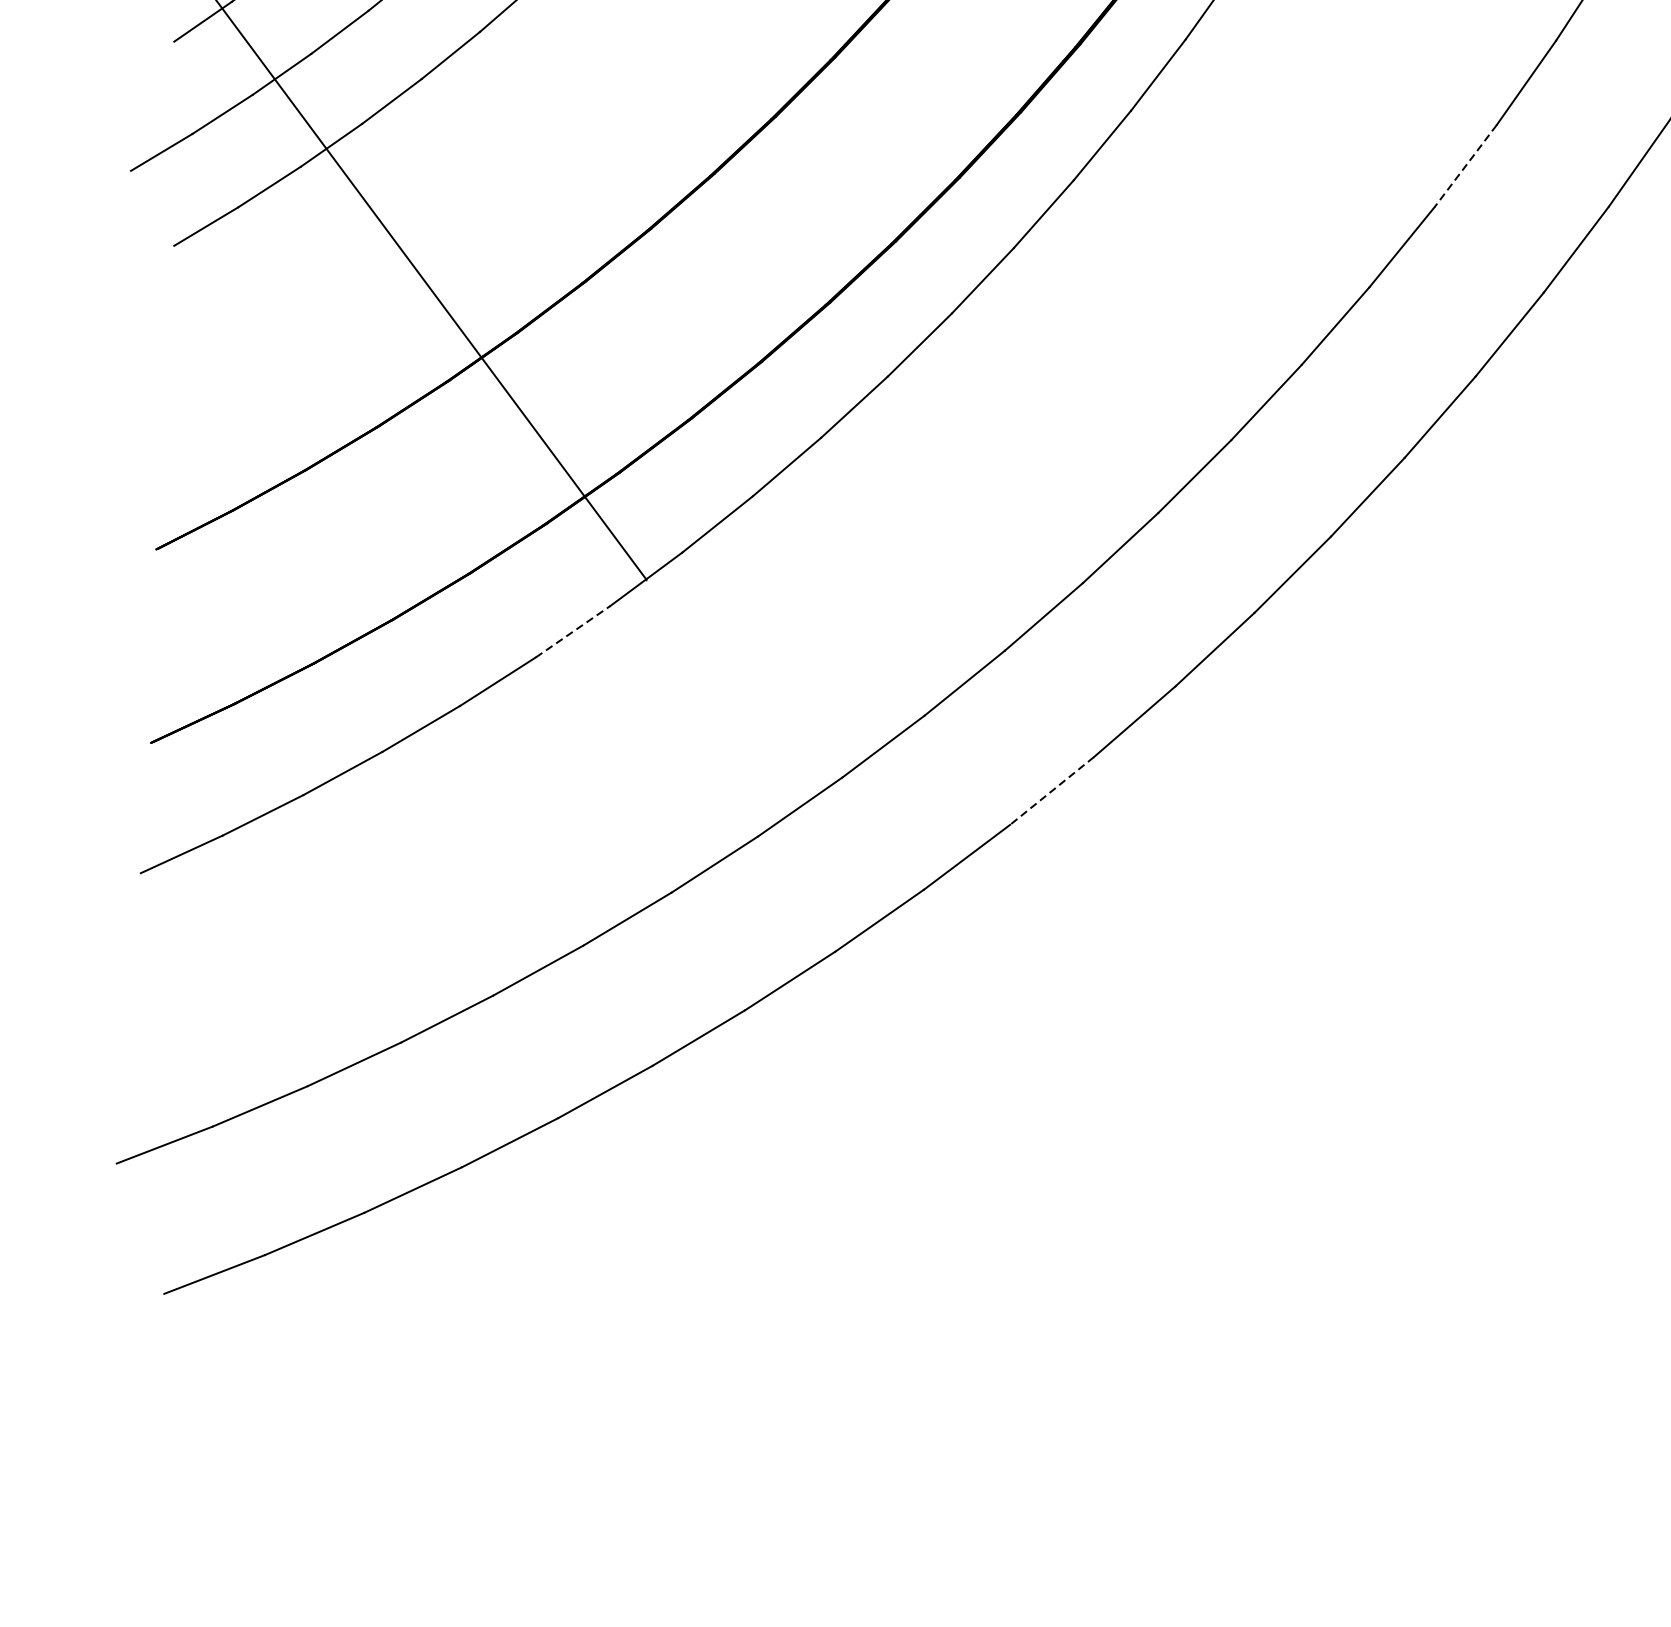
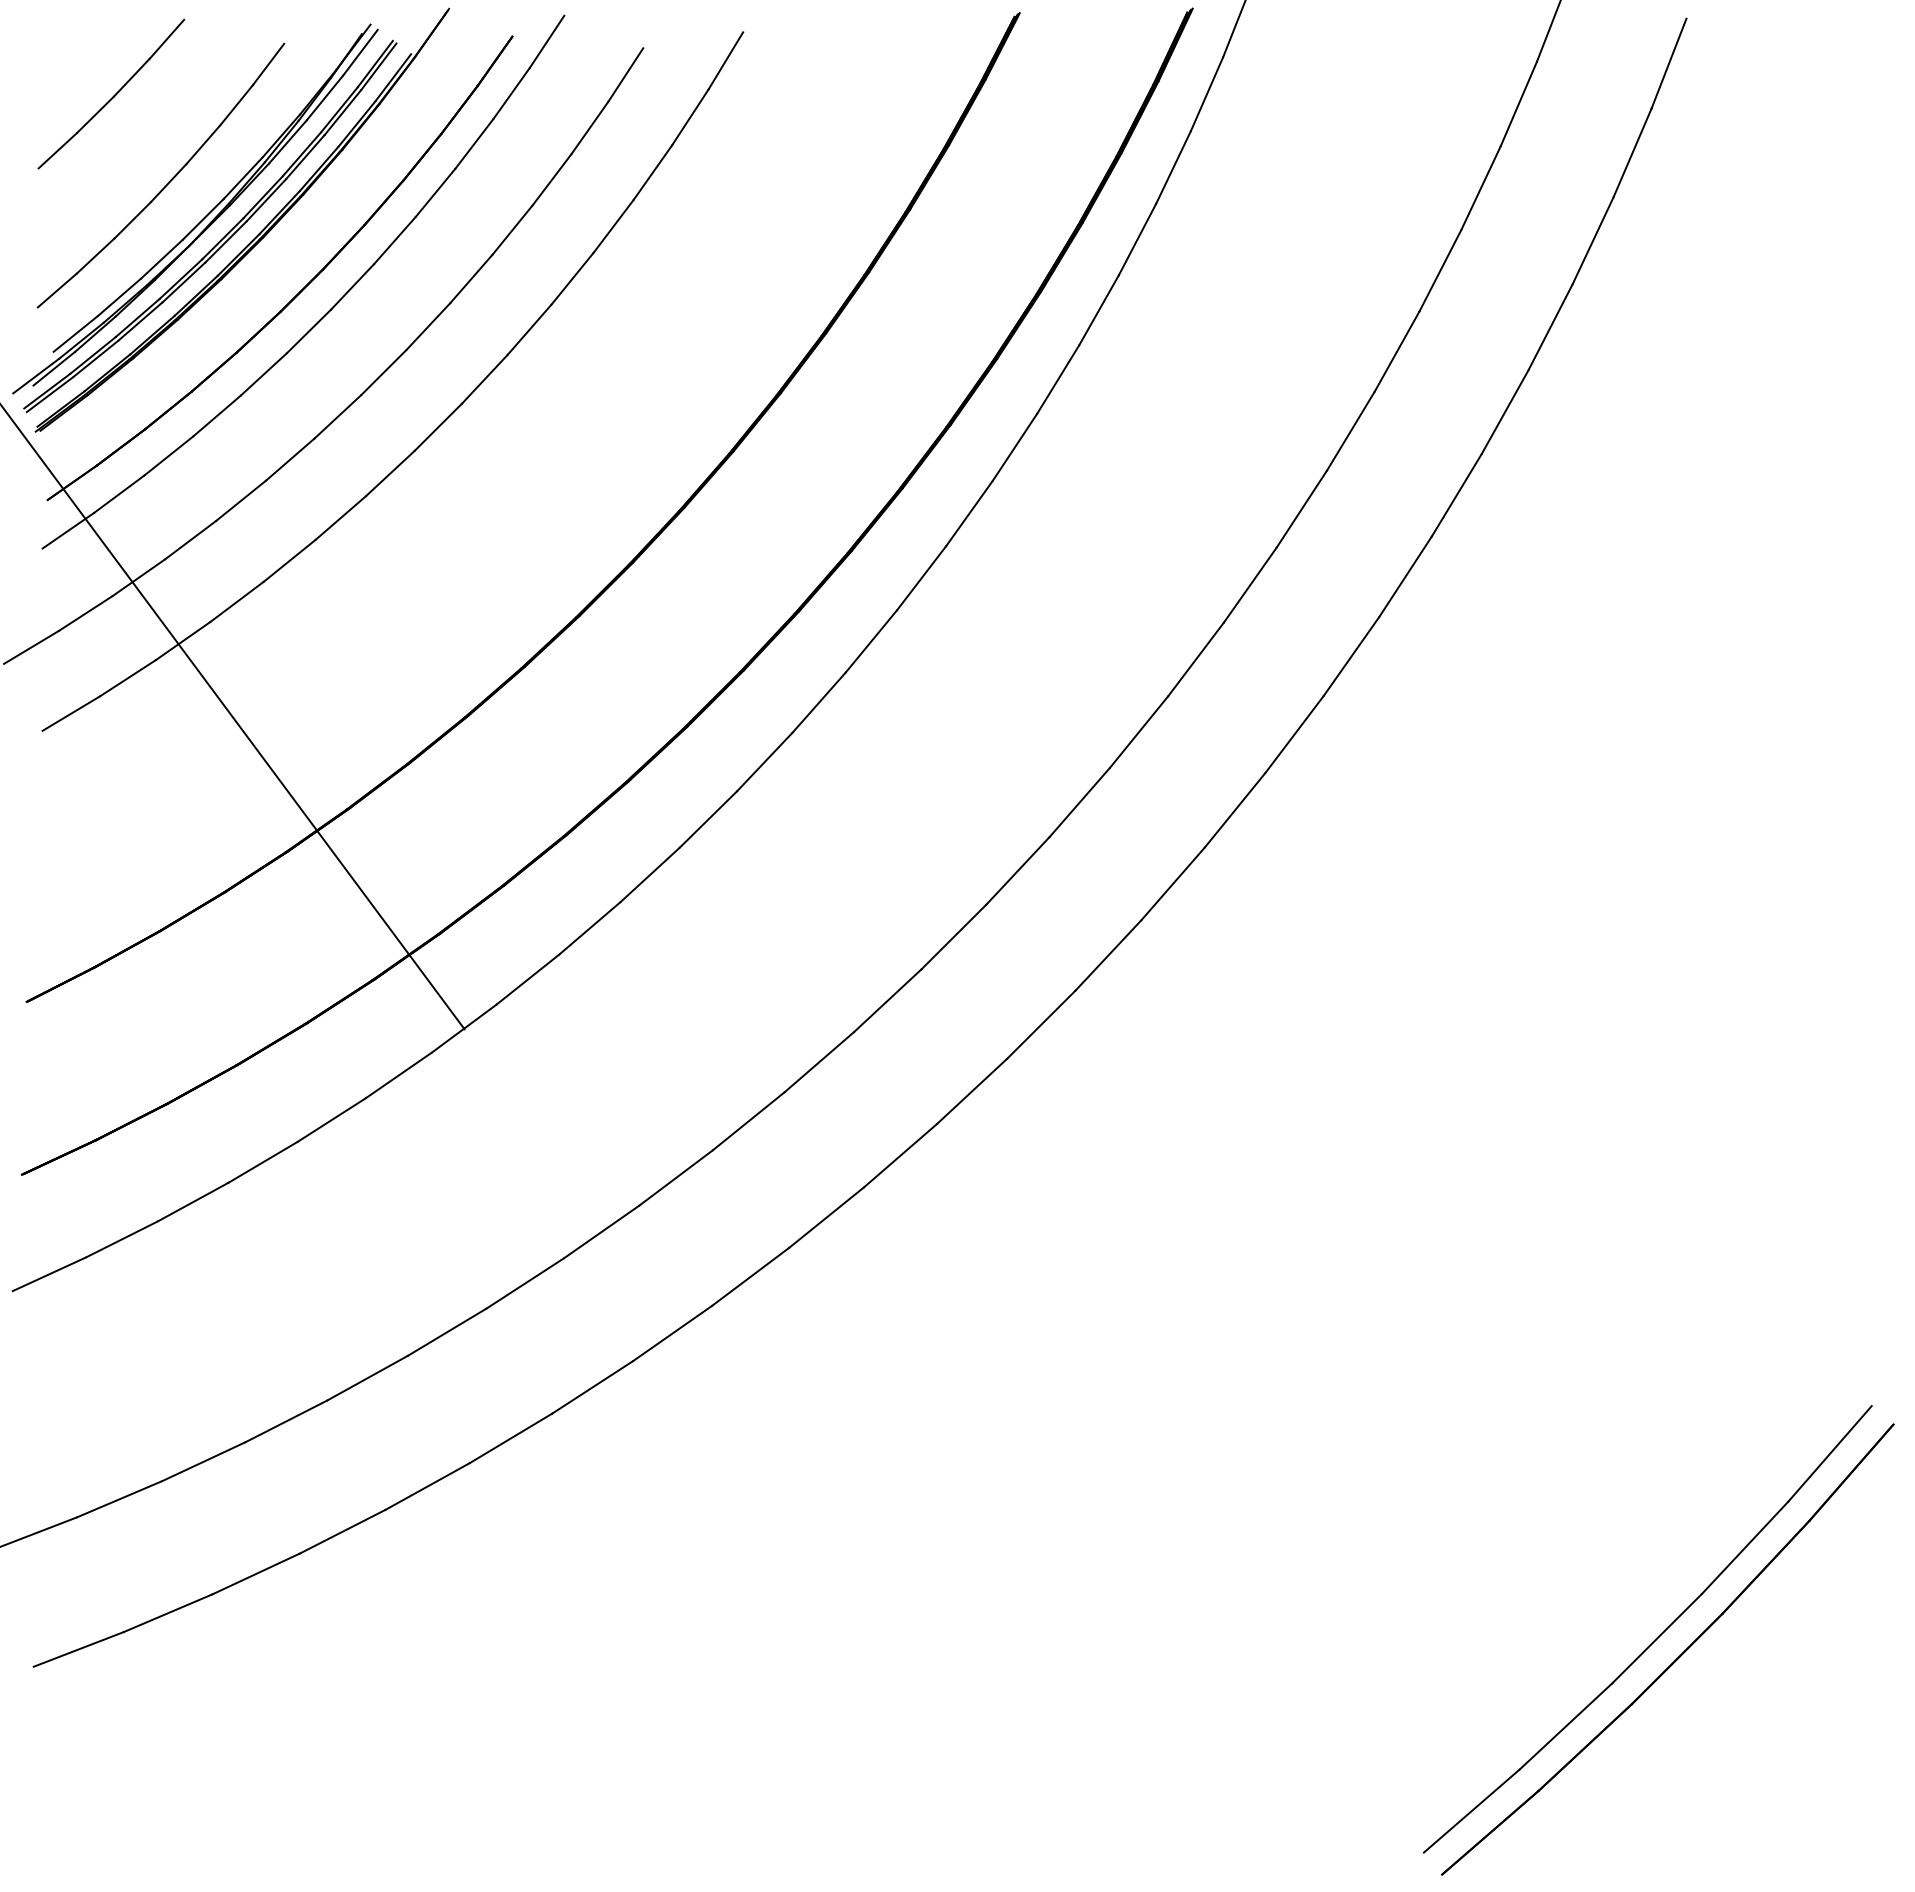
line: (1465, 167) -> (1195, 660), dashed -> solid
line: (573, 631) -> (399, 1075), dashed -> solid
line: (1052, 790) -> (826, 1217), dashed -> solid

